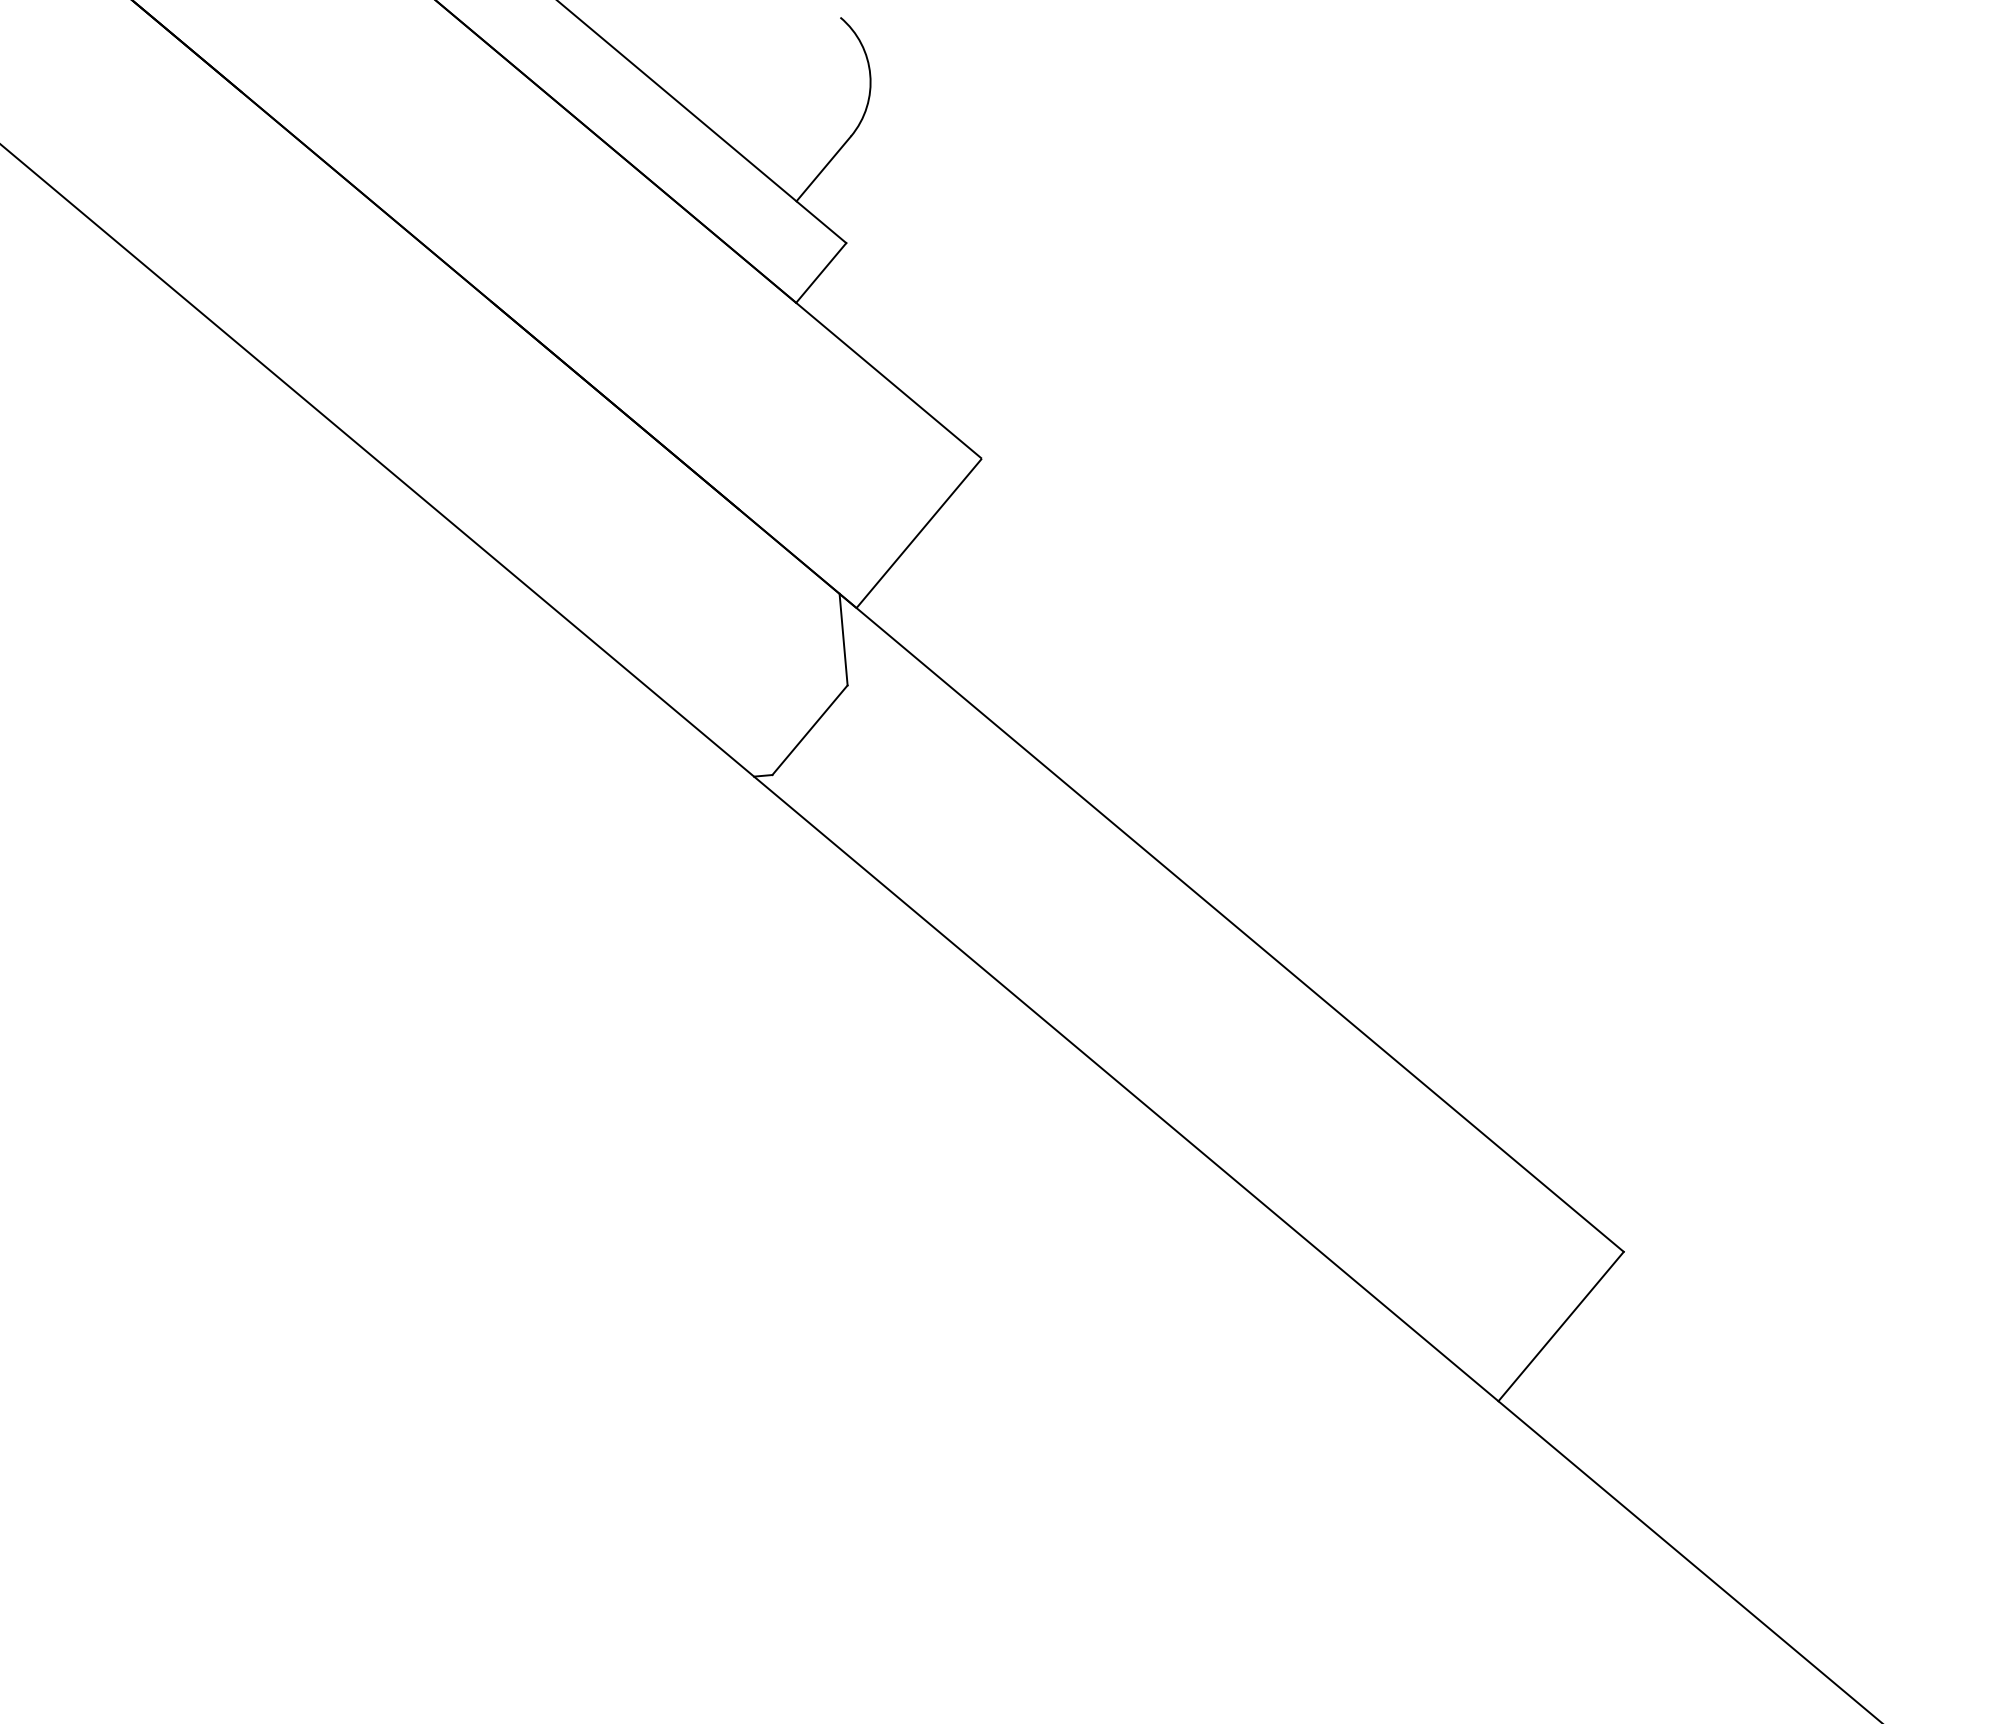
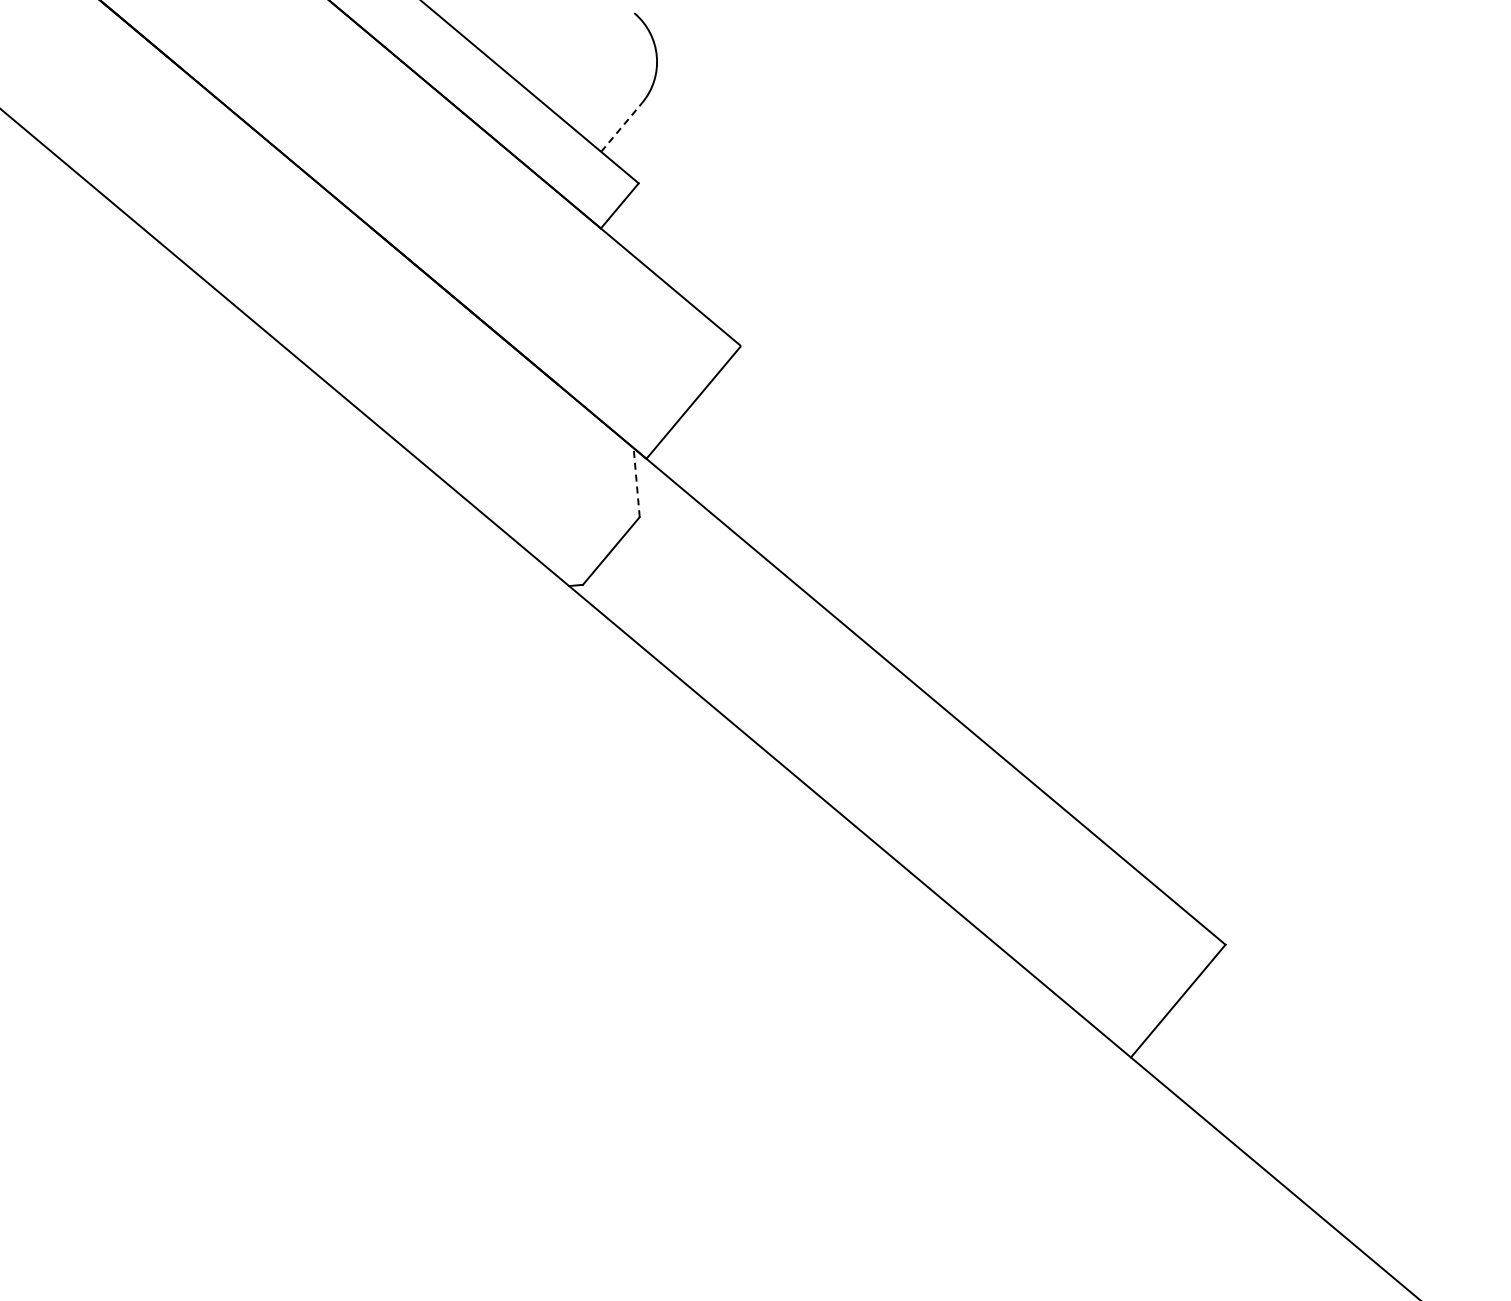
line: (823, 169) -> (621, 127), solid -> dashed
line: (843, 639) -> (636, 482), solid -> dashed

